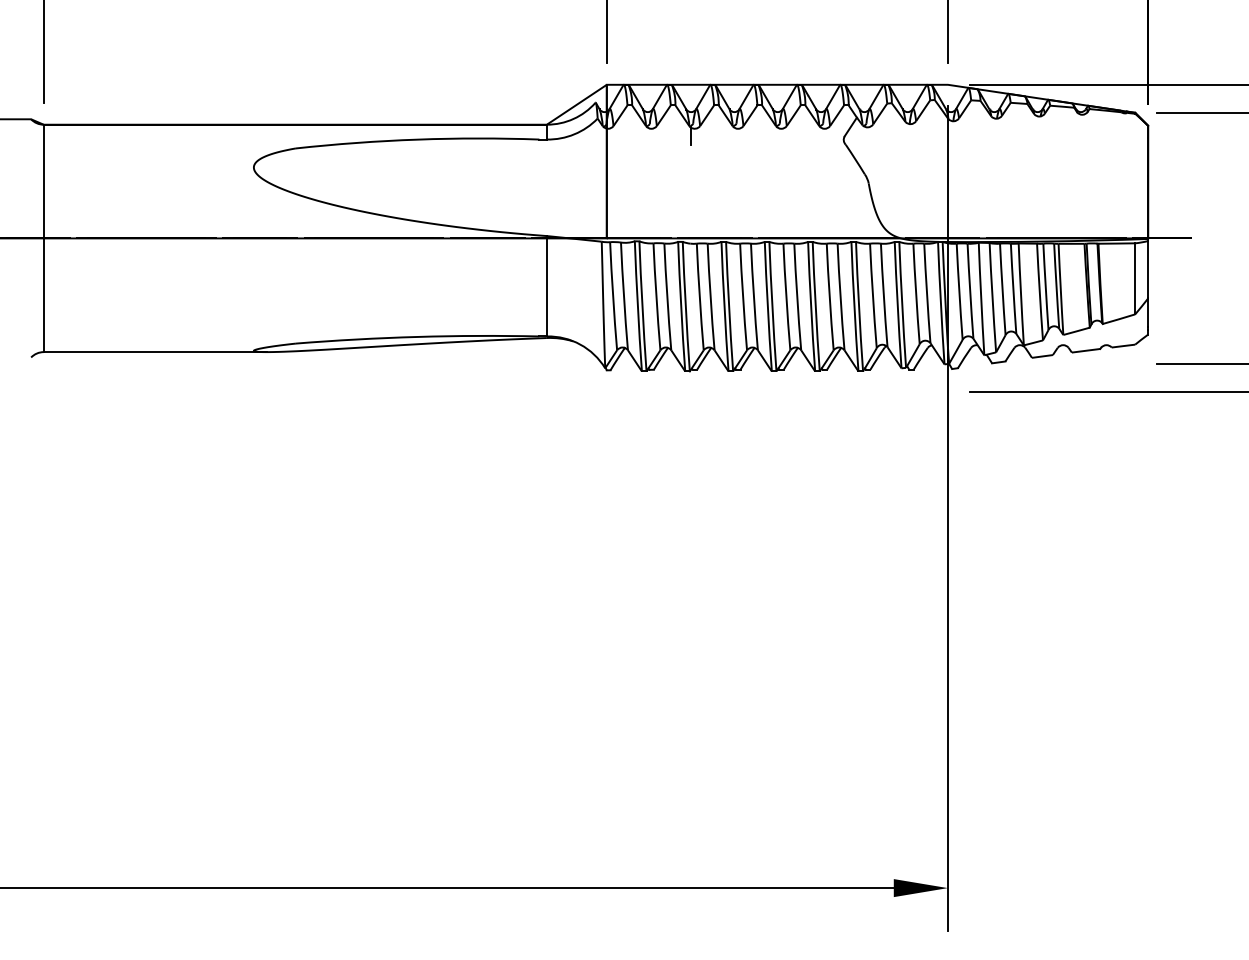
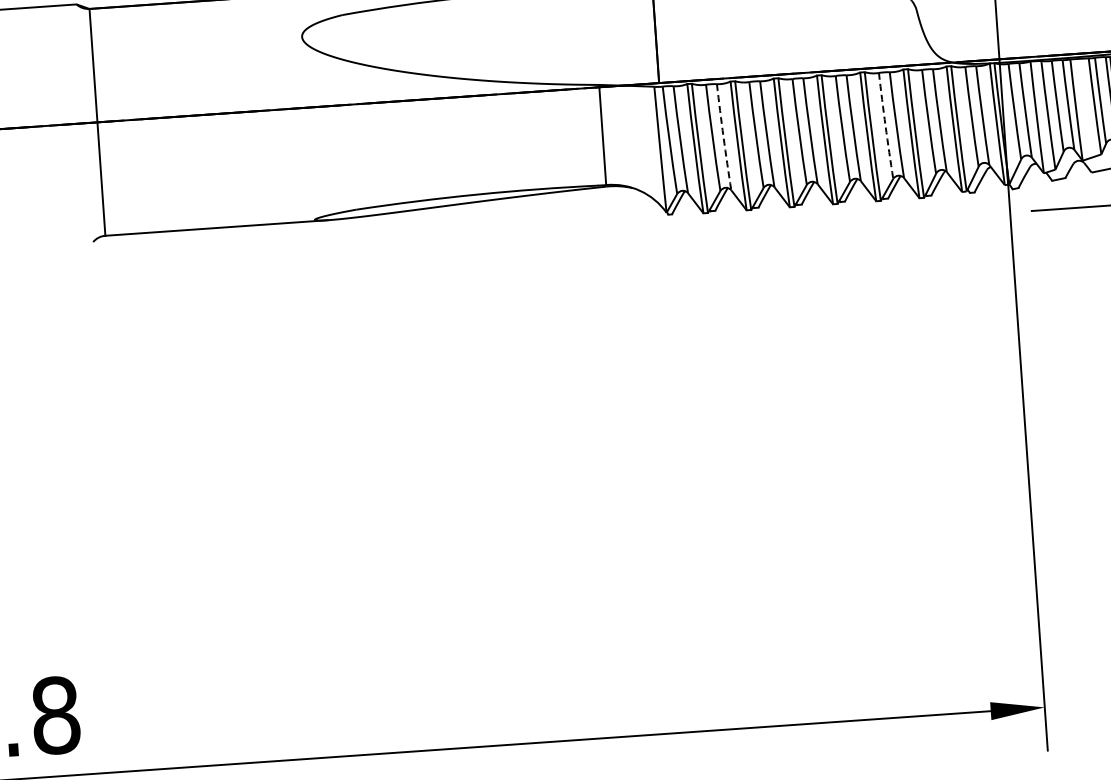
arc: (667, 296) -> (723, 136), solid -> dashed
arc: (829, 297) -> (885, 126), solid -> dashed

